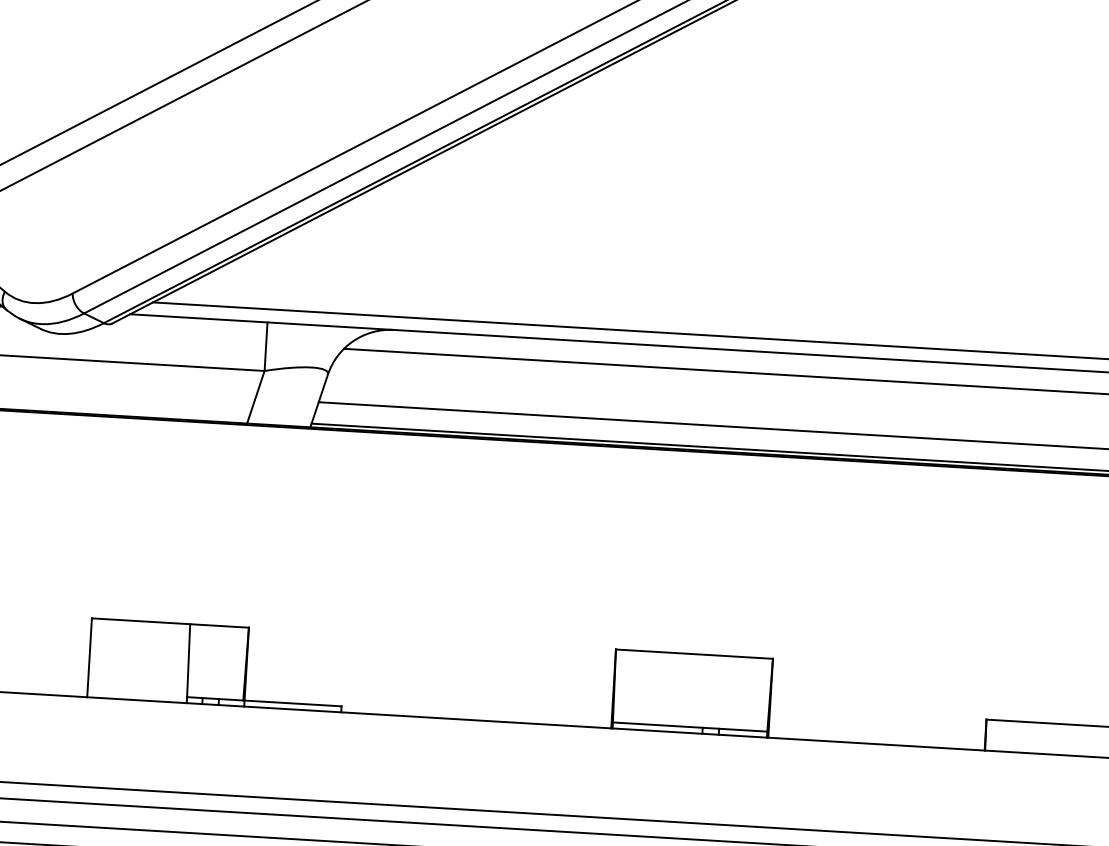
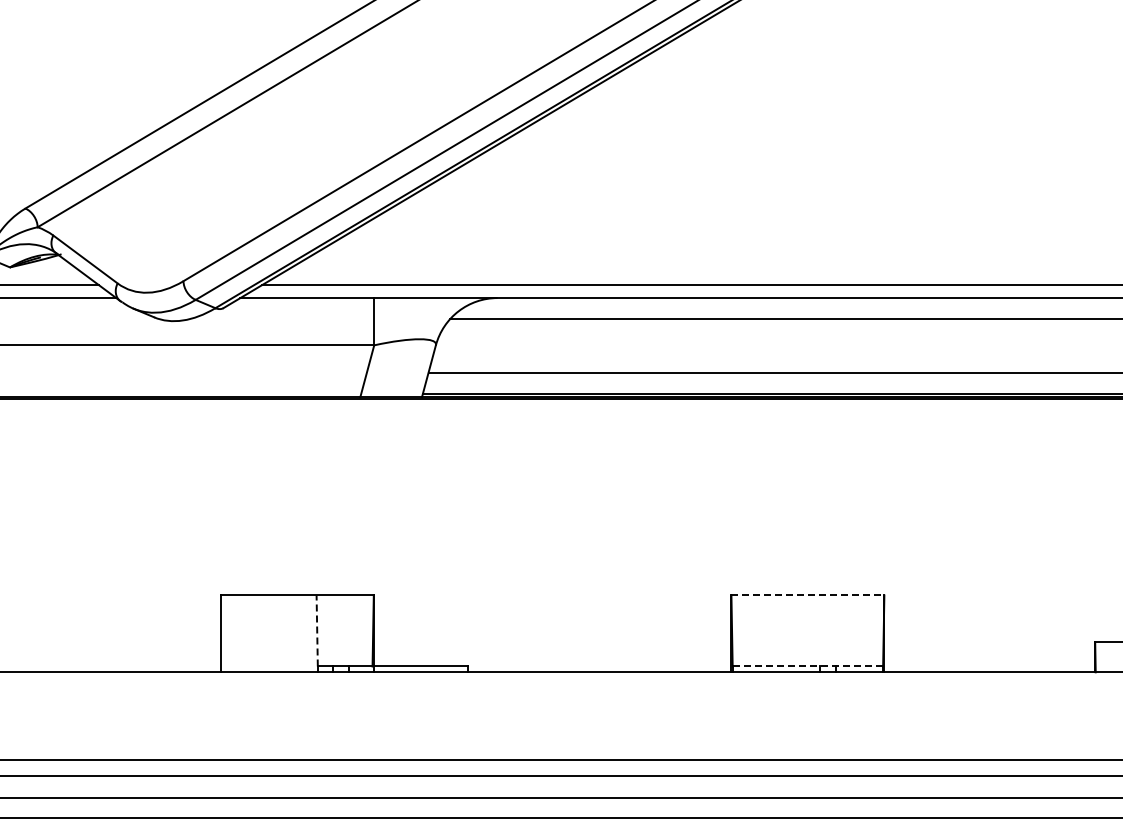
line: (695, 654) -> (808, 595), solid -> dashed
line: (188, 660) -> (317, 630), solid -> dashed
line: (689, 727) -> (807, 666), solid -> dashed

